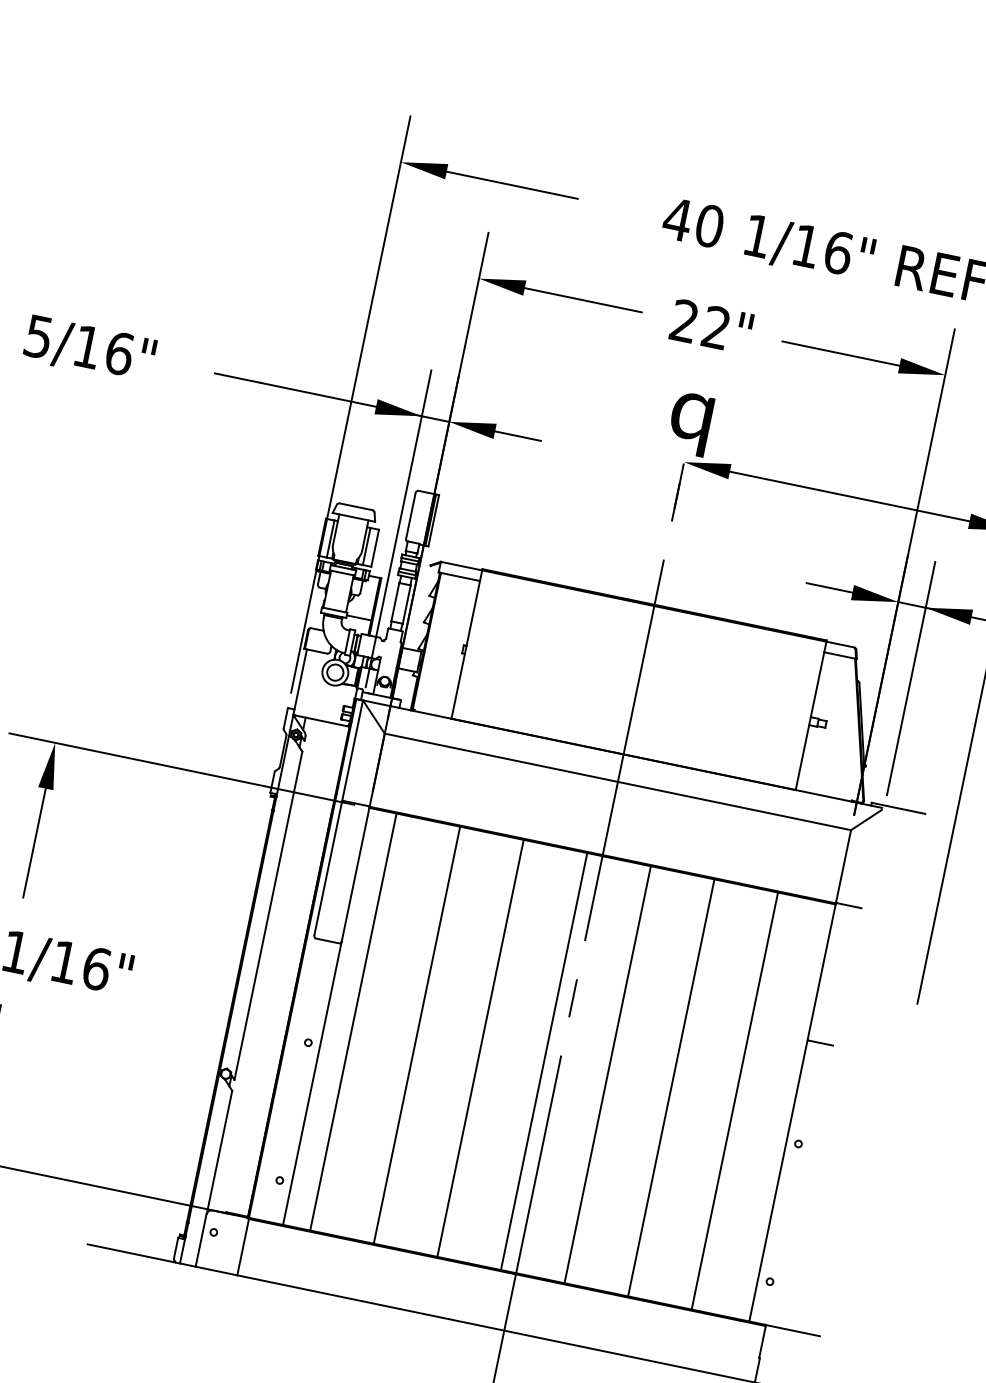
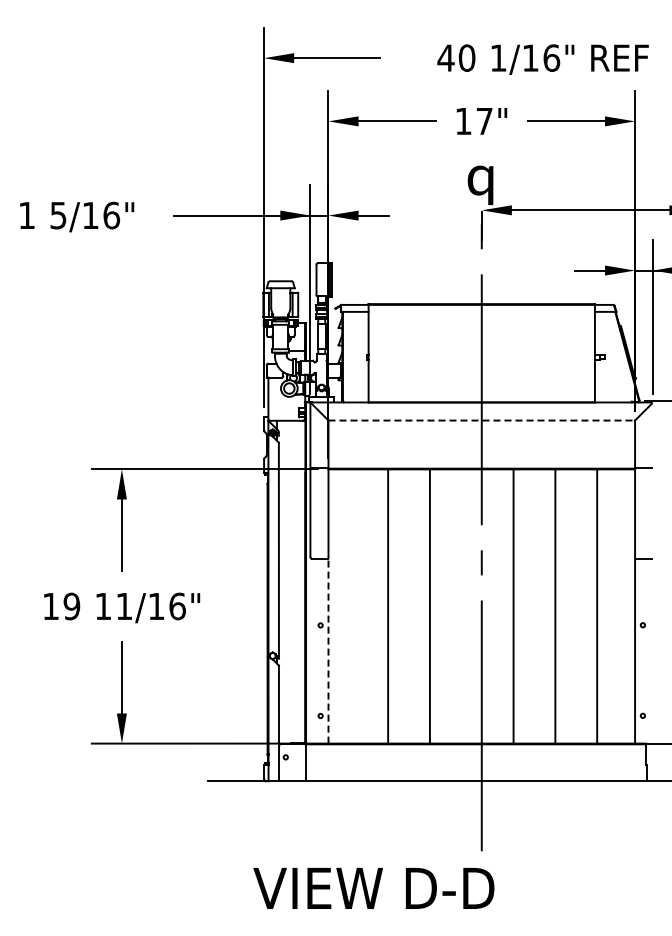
text: (699, 322) -> (473, 120), 22" -> 17"
line: (619, 782) -> (482, 420), solid -> dashed
line: (353, 1022) -> (346, 606), removed
line: (543, 1061) -> (471, 606), removed
line: (312, 1083) -> (328, 650), solid -> dashed

